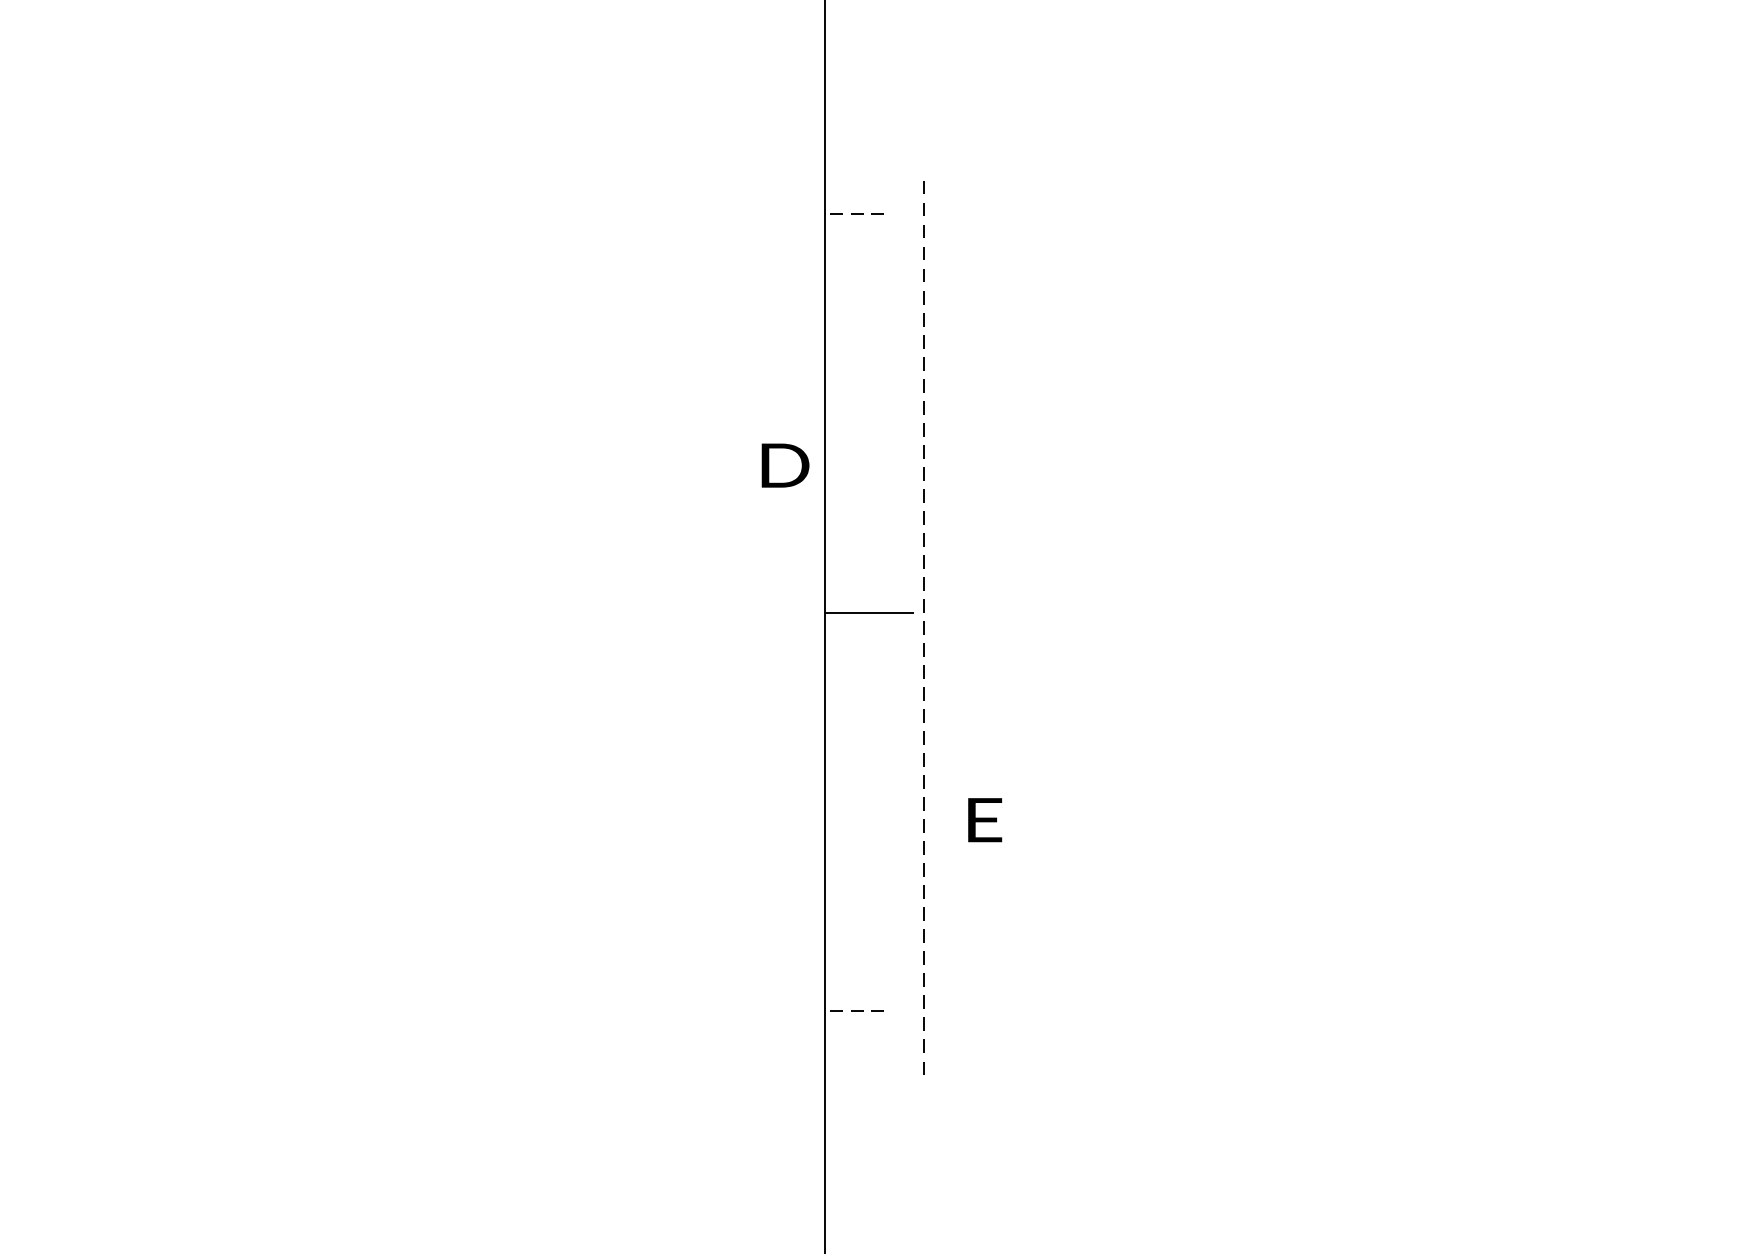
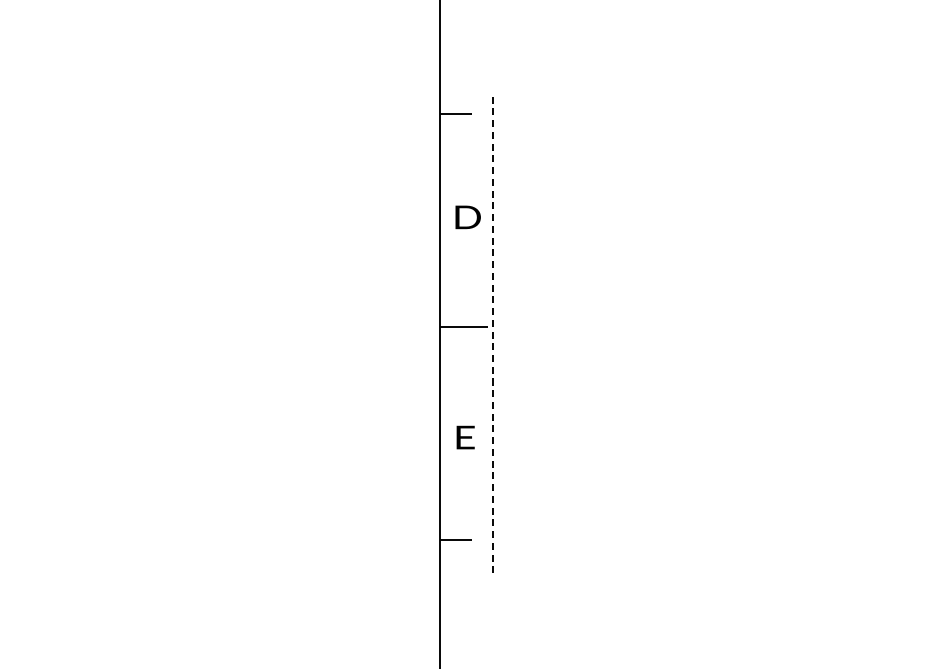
line: (855, 214) -> (456, 114), dashed -> solid
text: (784, 465) -> (467, 217), moved
text: (984, 820) -> (465, 437), moved
line: (855, 1011) -> (456, 539), dashed -> solid

